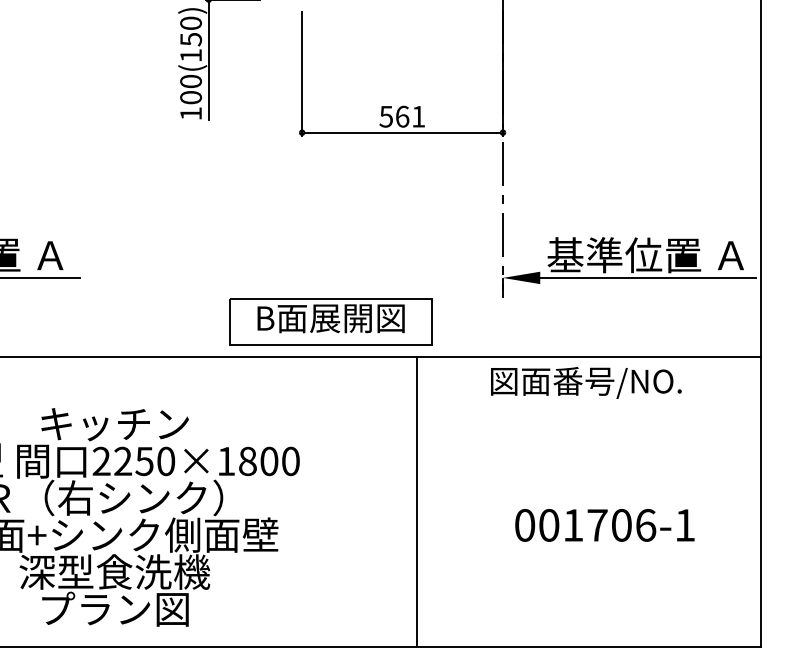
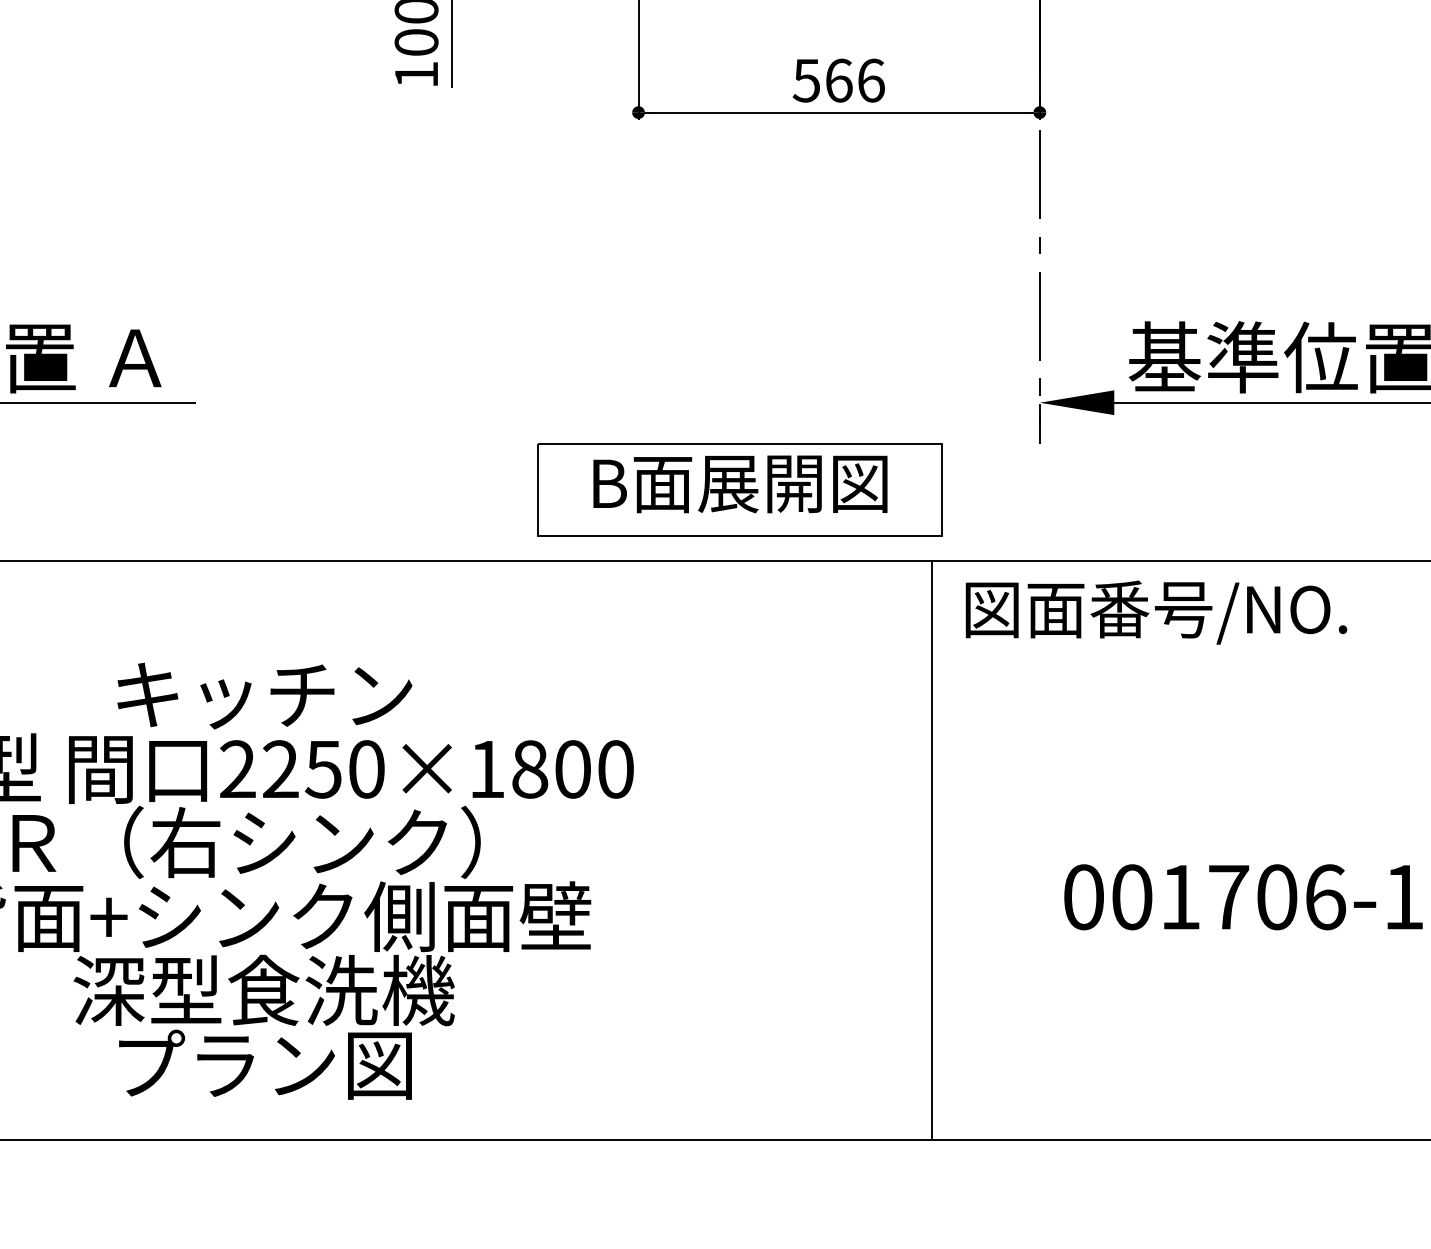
text: (418, 116) -> (870, 80), 561 -> 566
part: (330, 321) -> (739, 489), moved
text: (586, 382) -> (1156, 611), moved
line: (417, 502) -> (932, 851), moved

